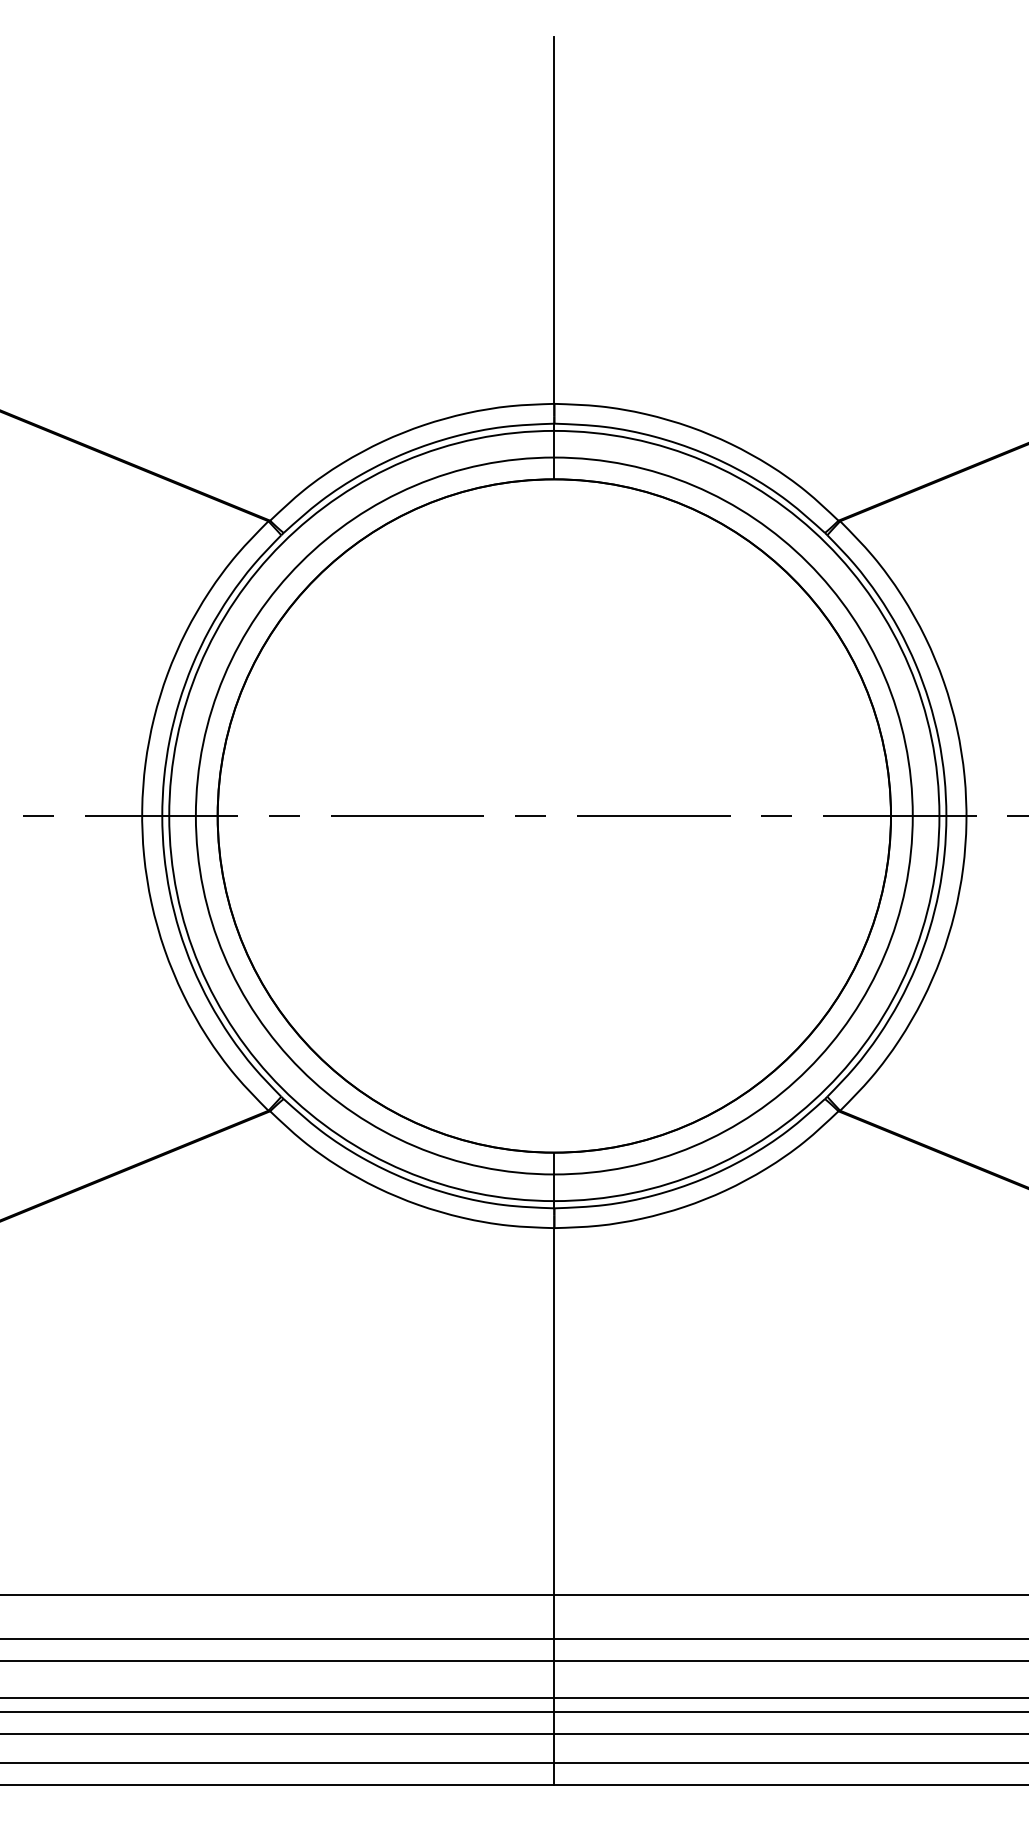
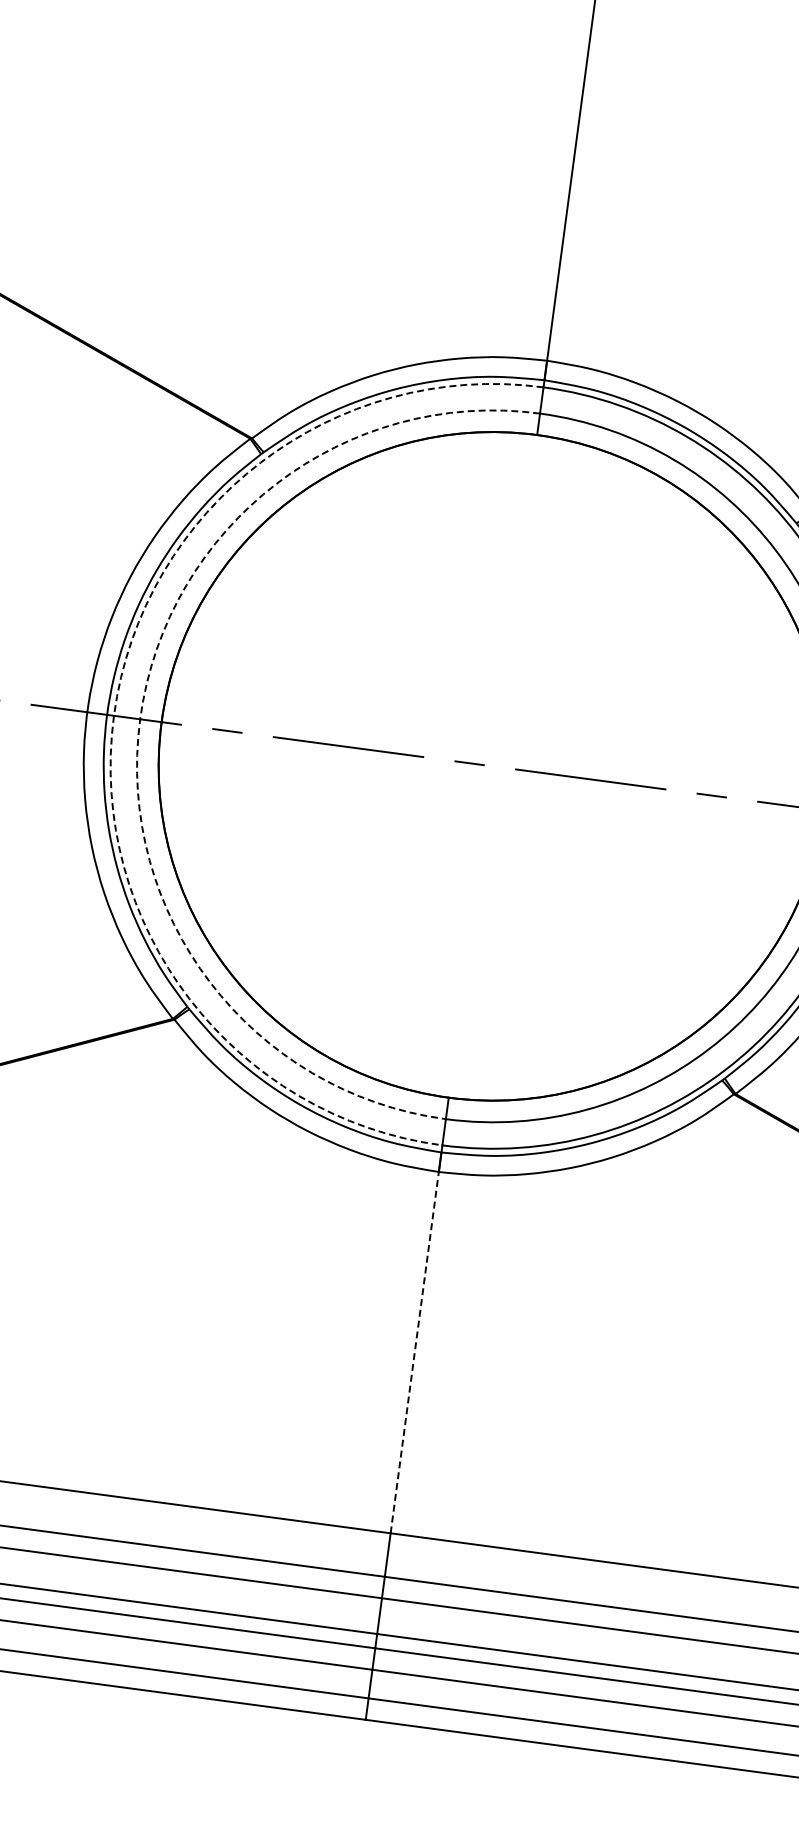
arc: (169, 816) -> (114, 716), solid -> dashed
arc: (195, 816) -> (139, 719), solid -> dashed
line: (554, 1411) -> (414, 1352), solid -> dashed

